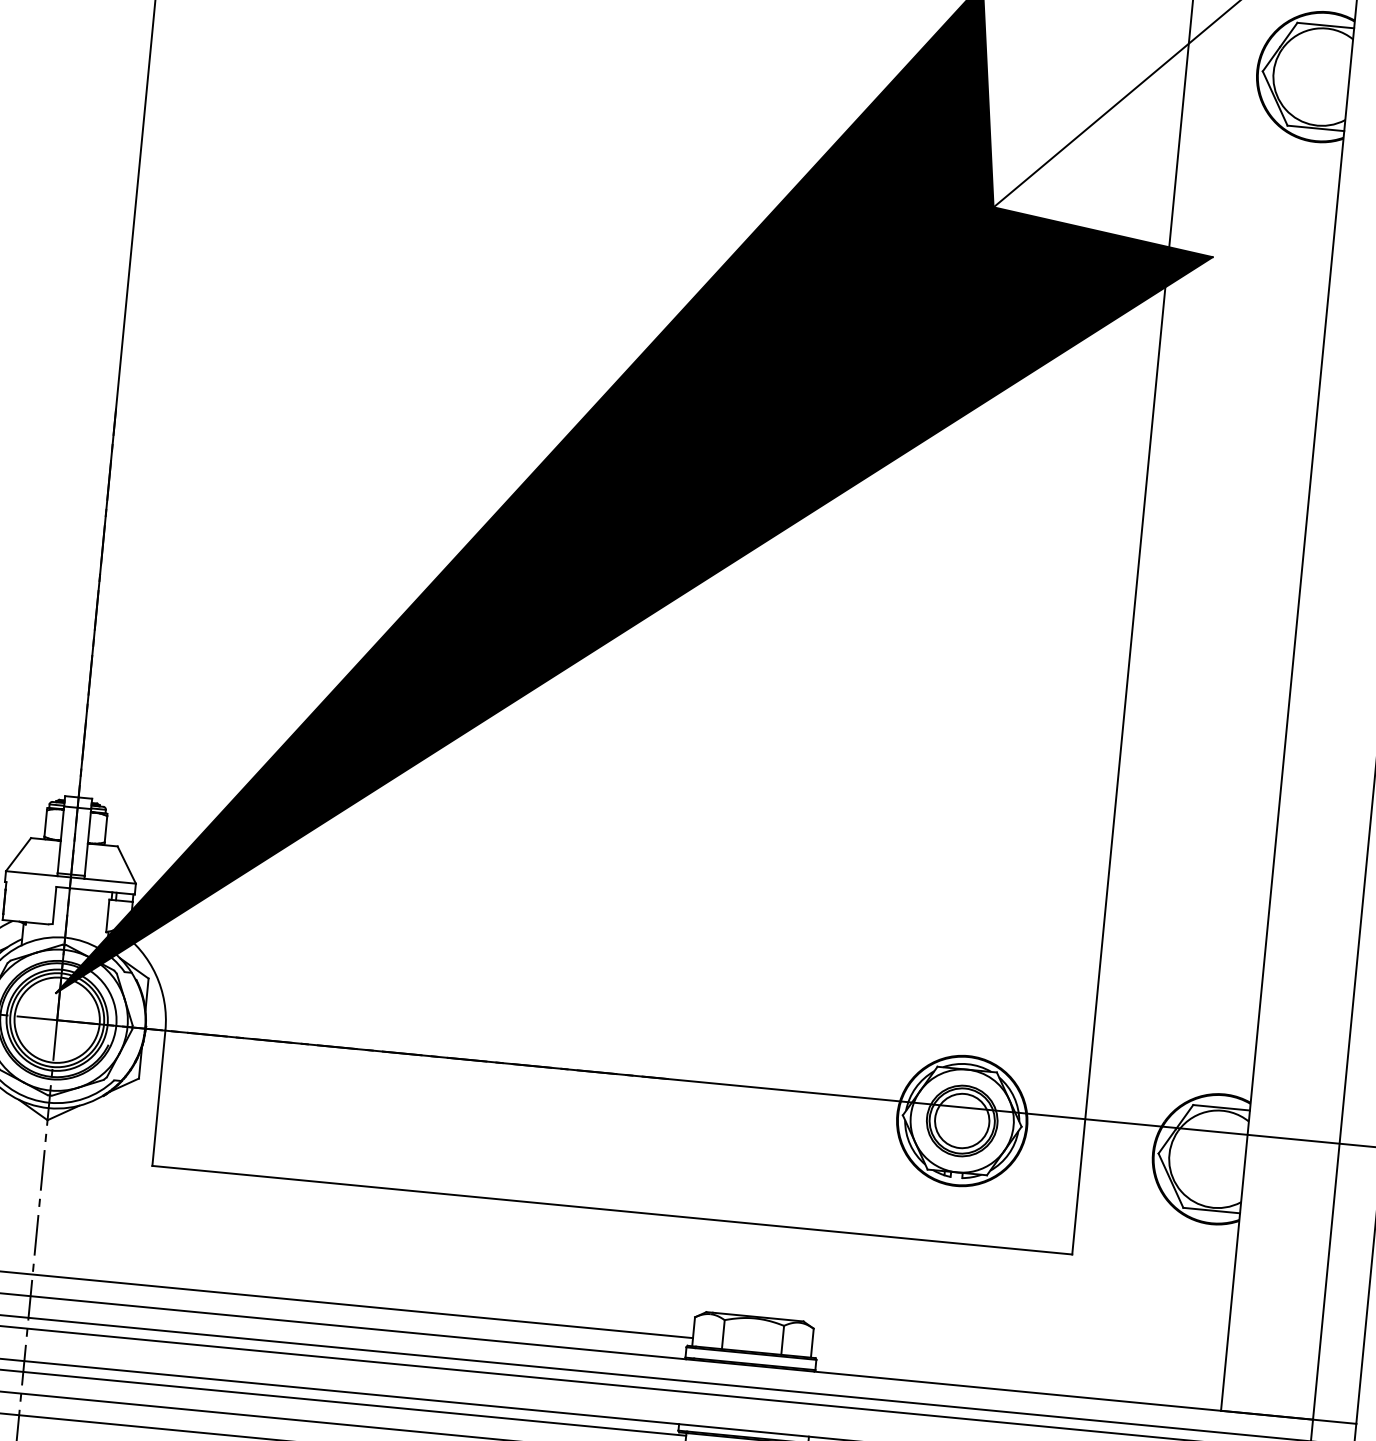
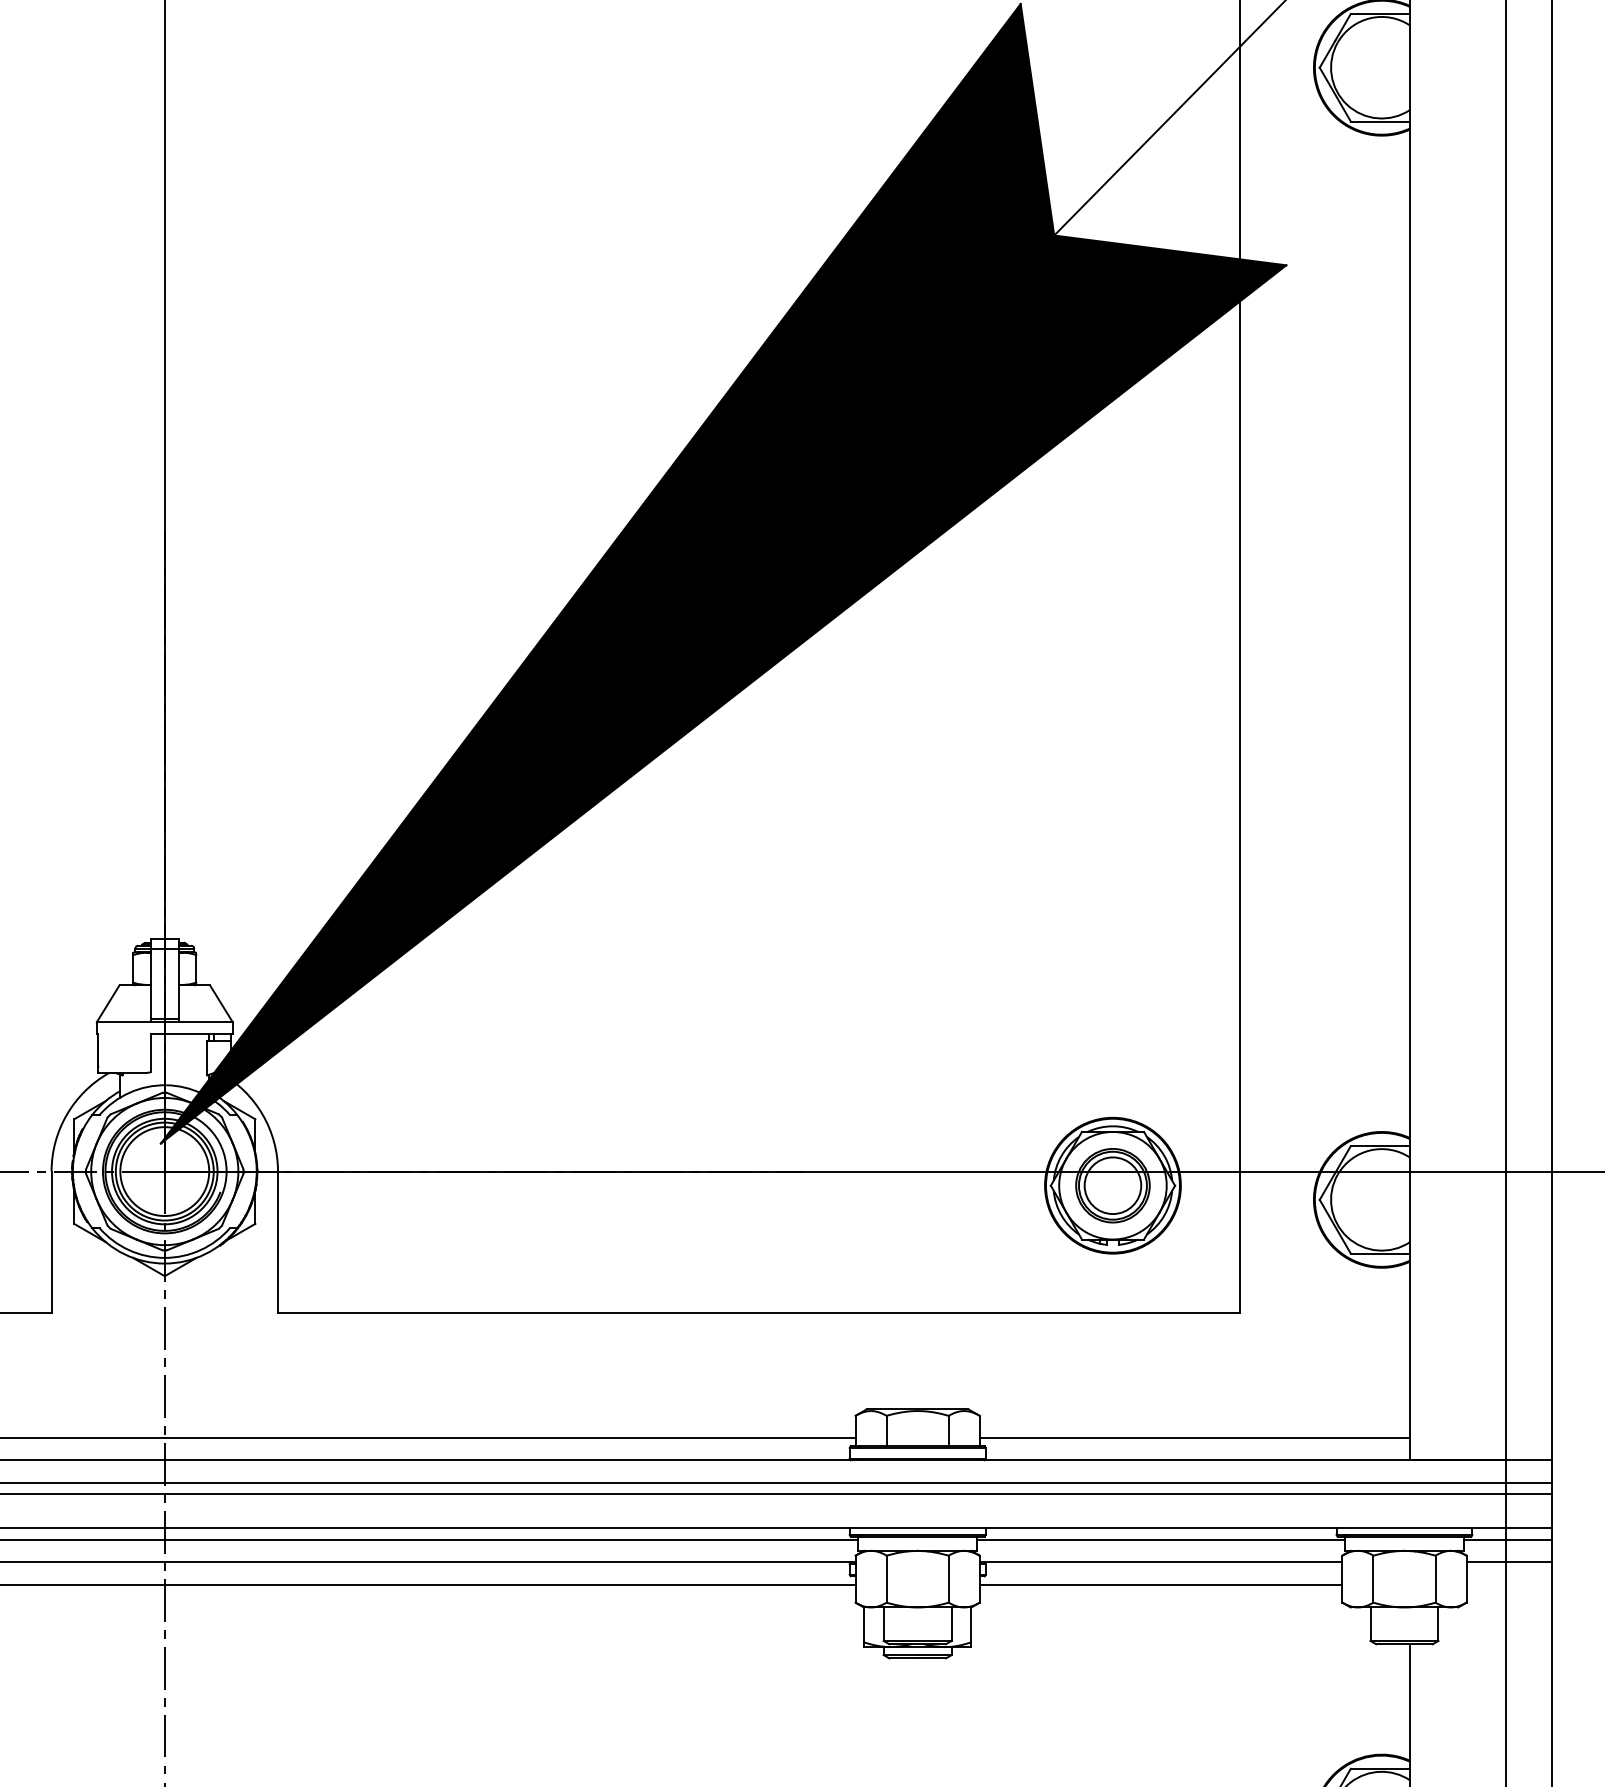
line: (1017, 1369) -> (1194, 1437), added

